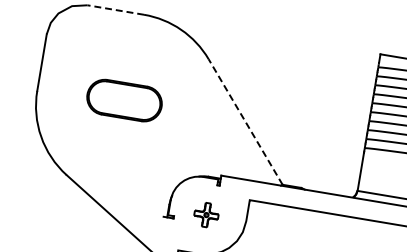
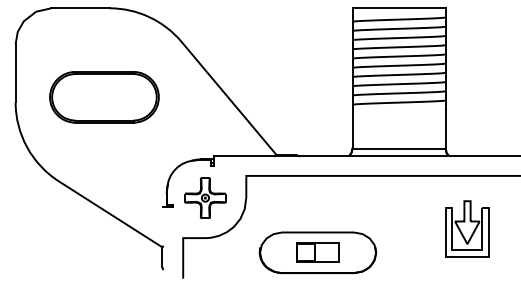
line: (115, 10) -> (80, 8), dashed -> solid
part: (124, 100) -> (104, 97), size x1.43
line: (246, 122) -> (229, 98), dashed -> solid
part: (206, 214) -> (205, 197), size x1.67

